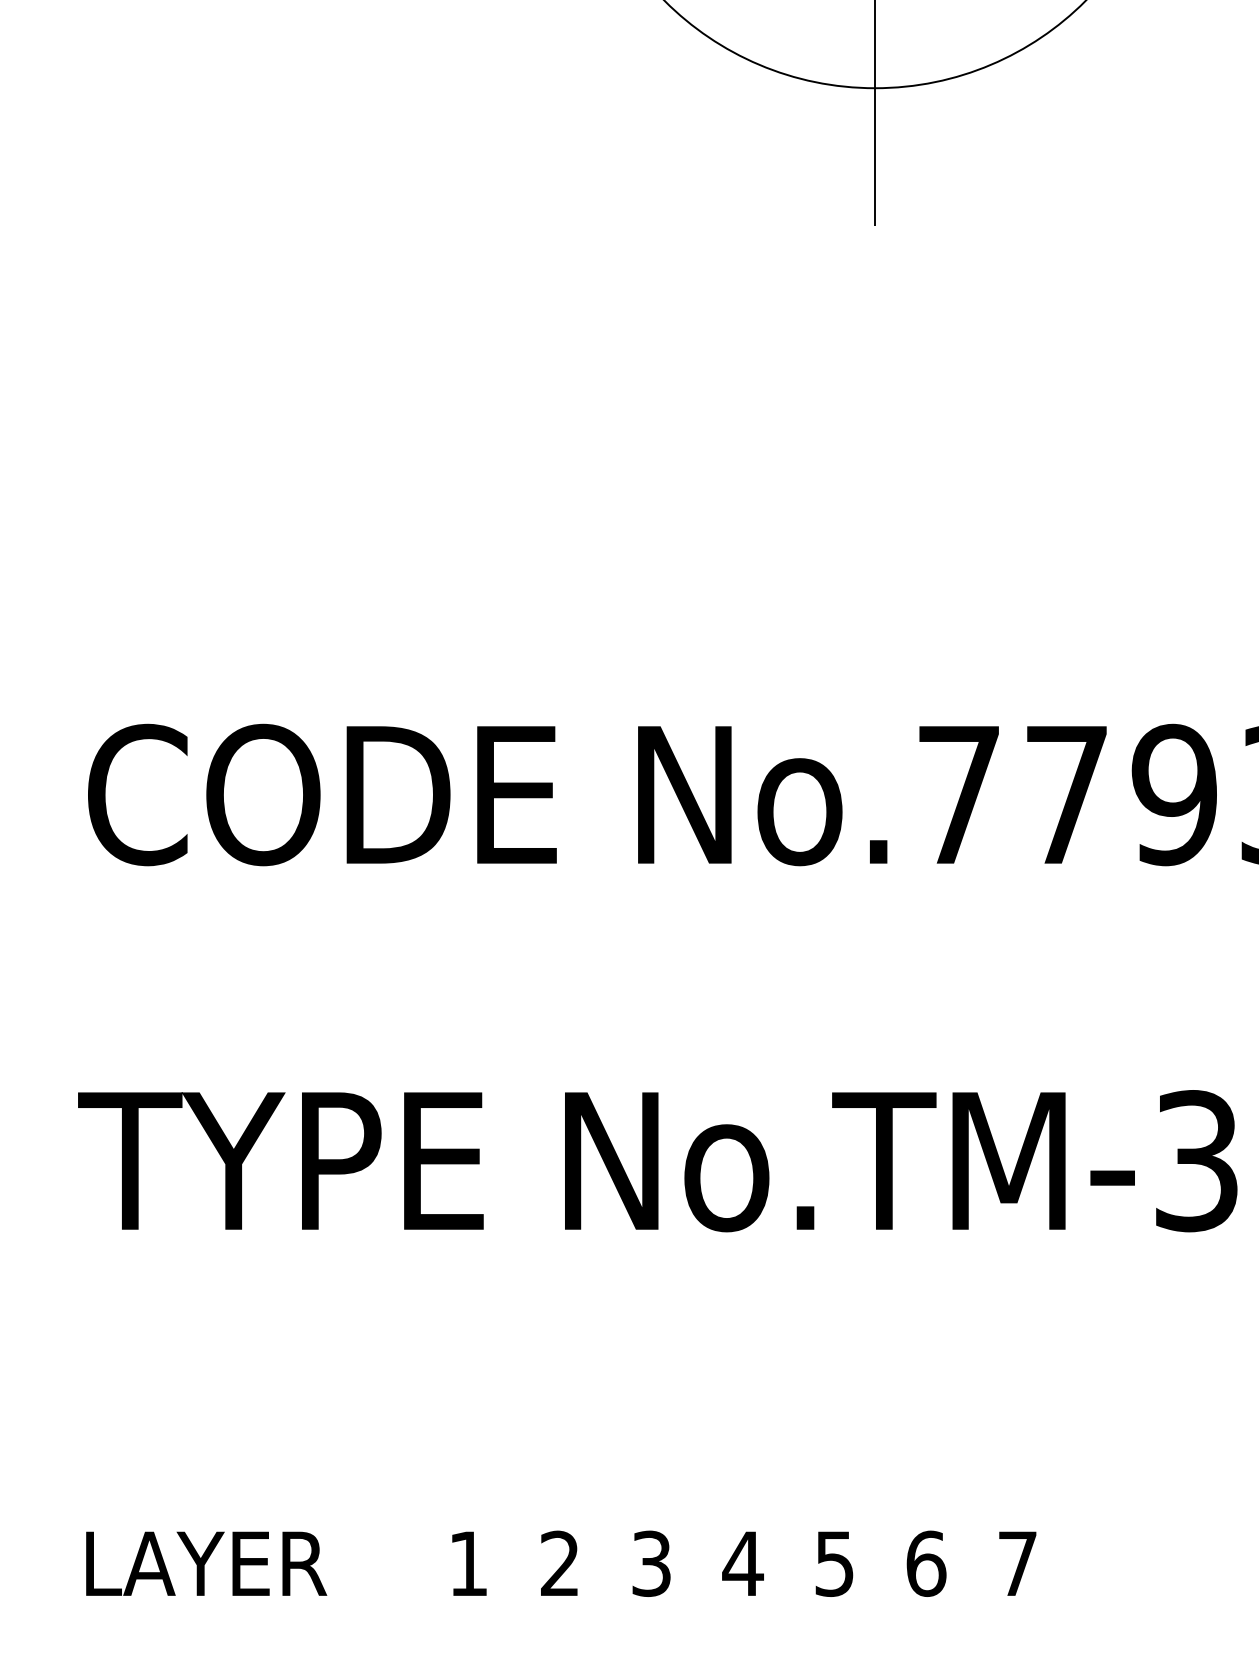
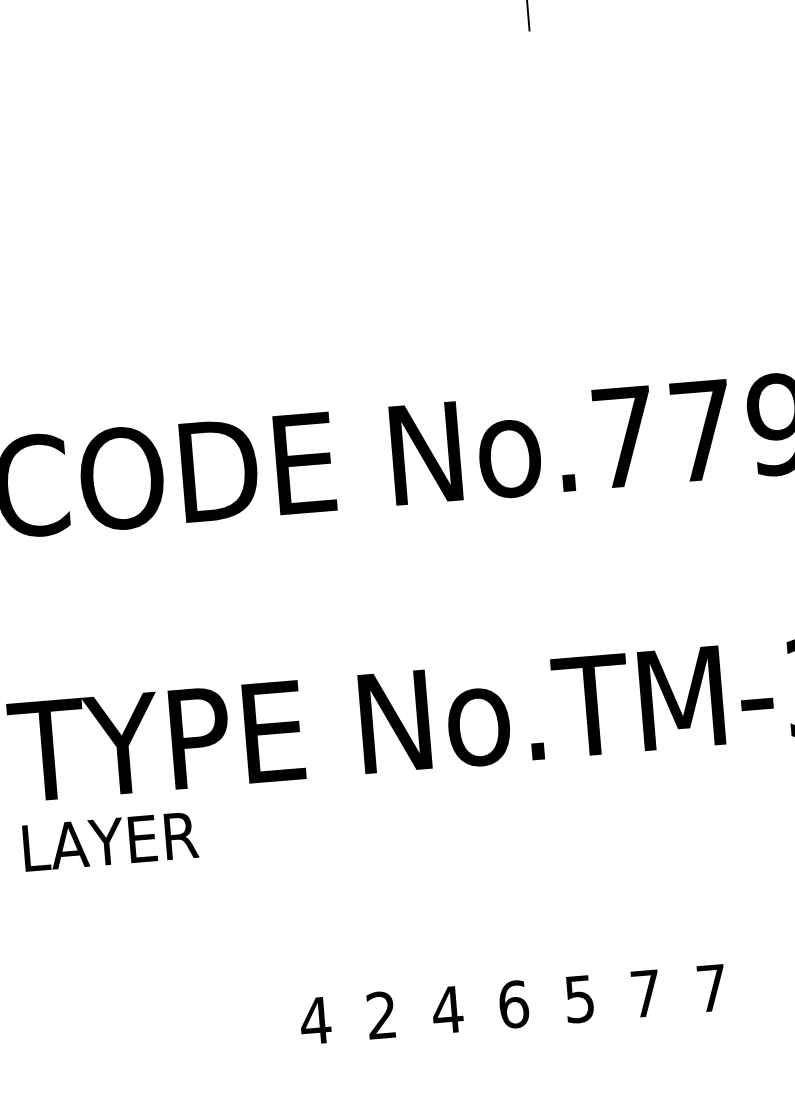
text: (206, 1563) -> (110, 841), moved
text: (468, 1563) -> (315, 1020), 1 -> 4
text: (651, 1563) -> (447, 1009), 3 -> 4
text: (742, 1563) -> (513, 1004), 4 -> 6
text: (926, 1563) -> (645, 993), 6 -> 7

